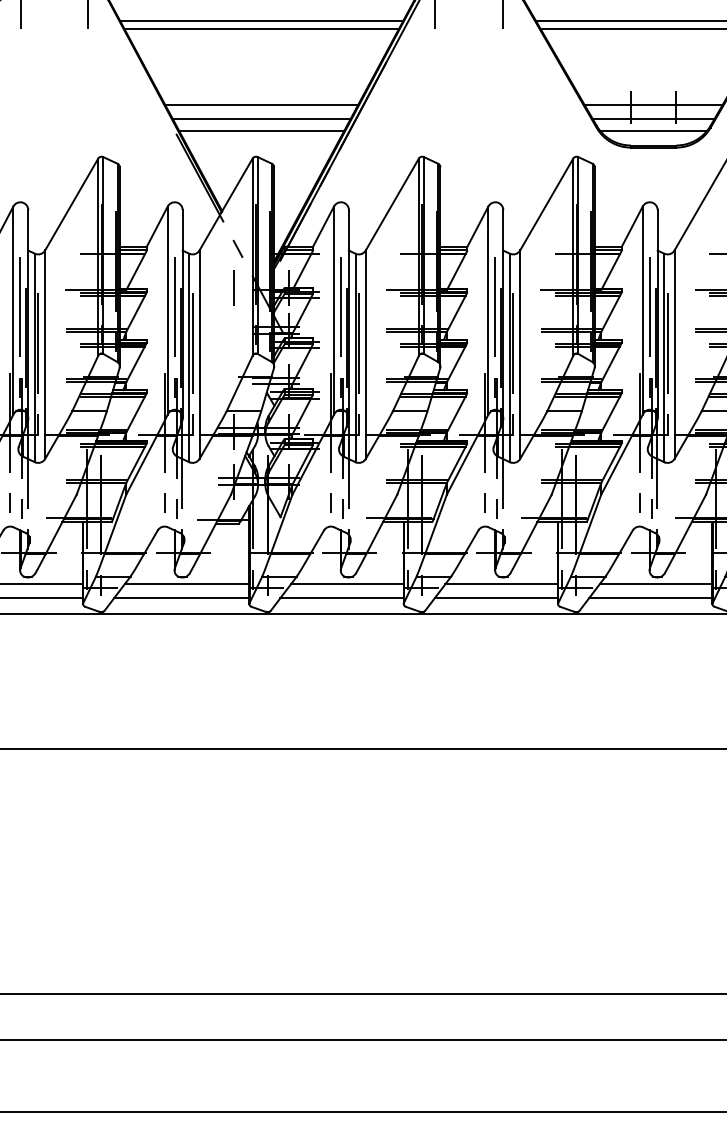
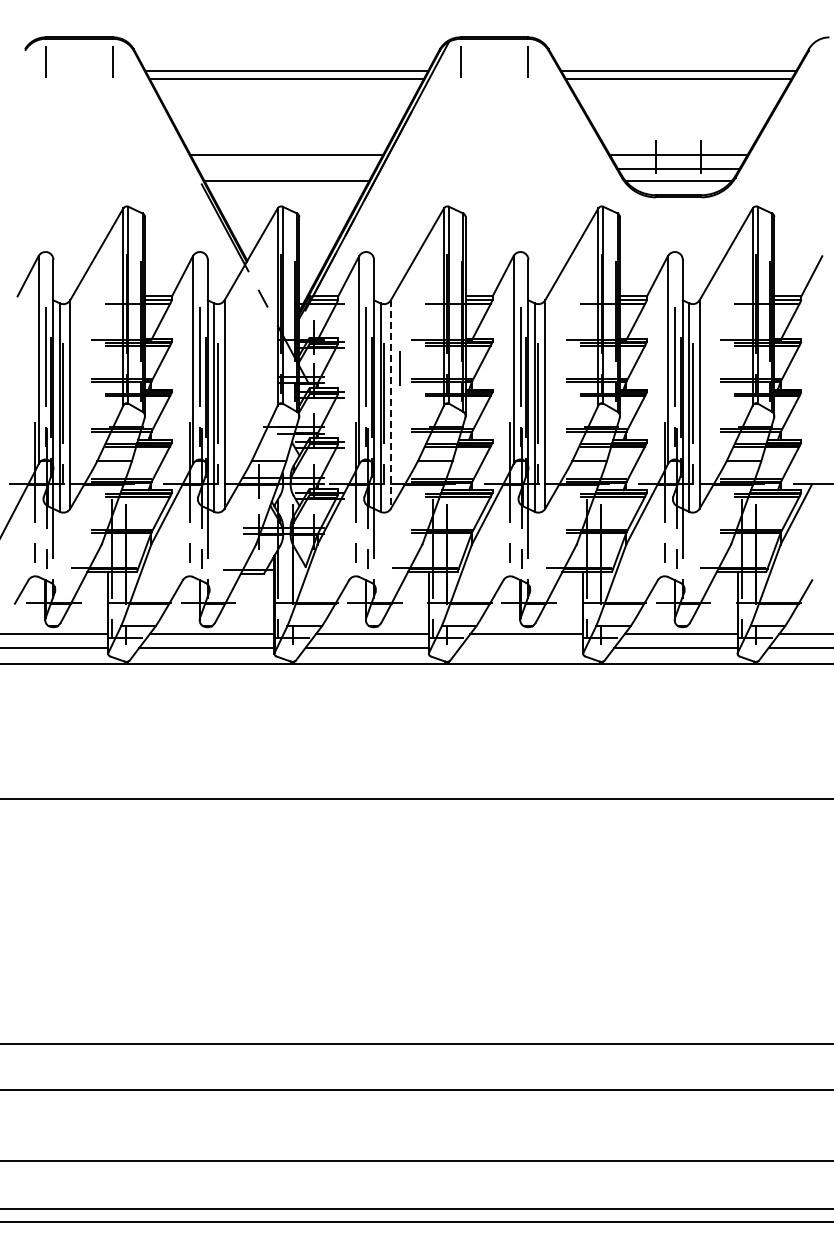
line: (261, 118) -> (286, 168), removed
line: (233, 287) -> (399, 368), moved
line: (365, 354) -> (390, 404), solid -> dashed
line: (496, 597) -> (521, 647), removed

